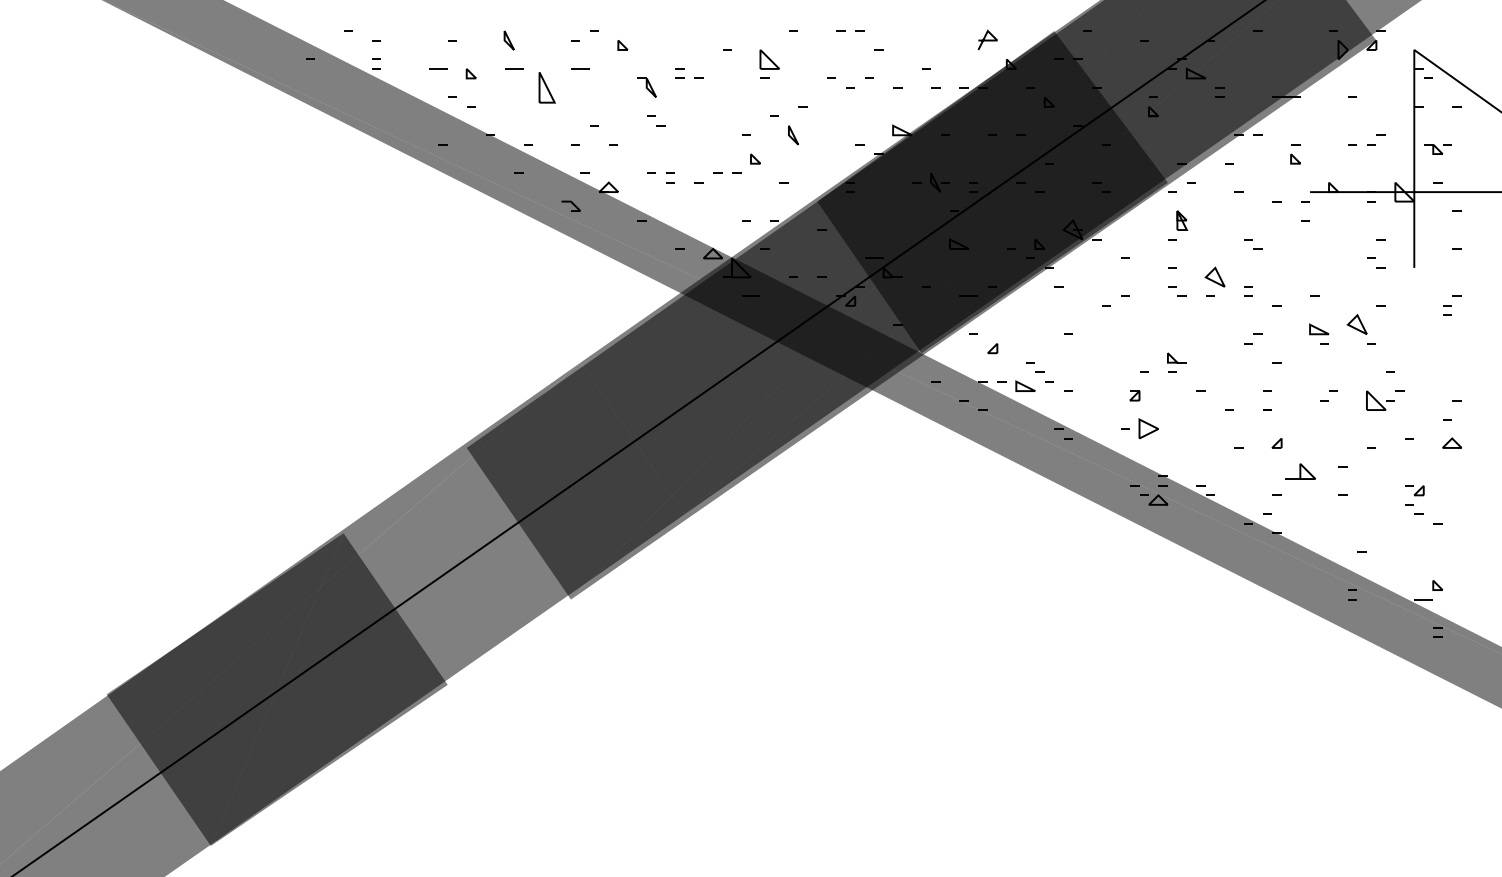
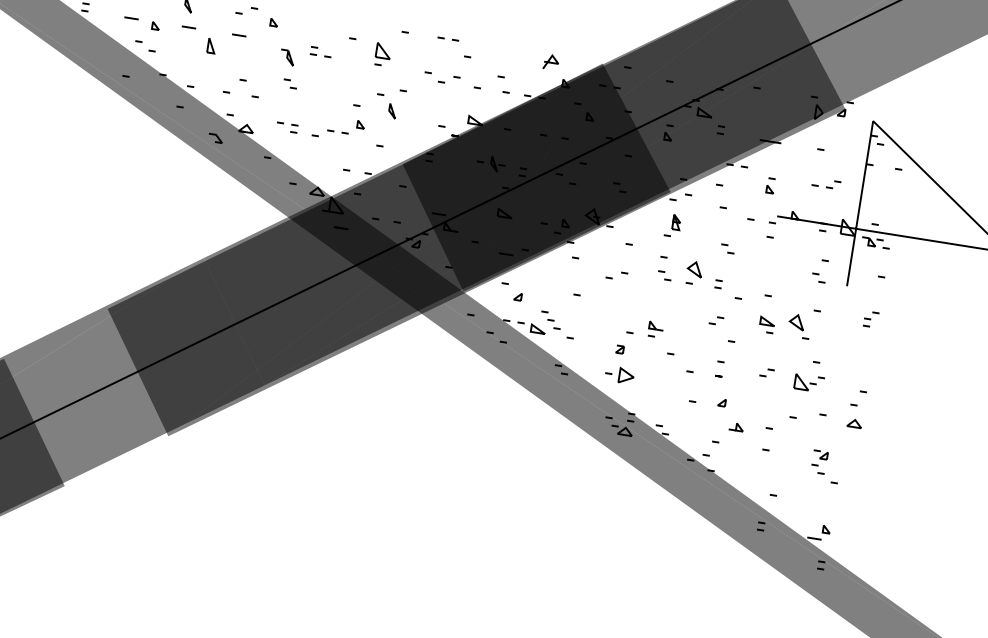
part: (547, 88) -> (211, 46), size x0.62
part: (1437, 149) -> (871, 242), moved
part: (1300, 471) -> (736, 426), size x0.62

